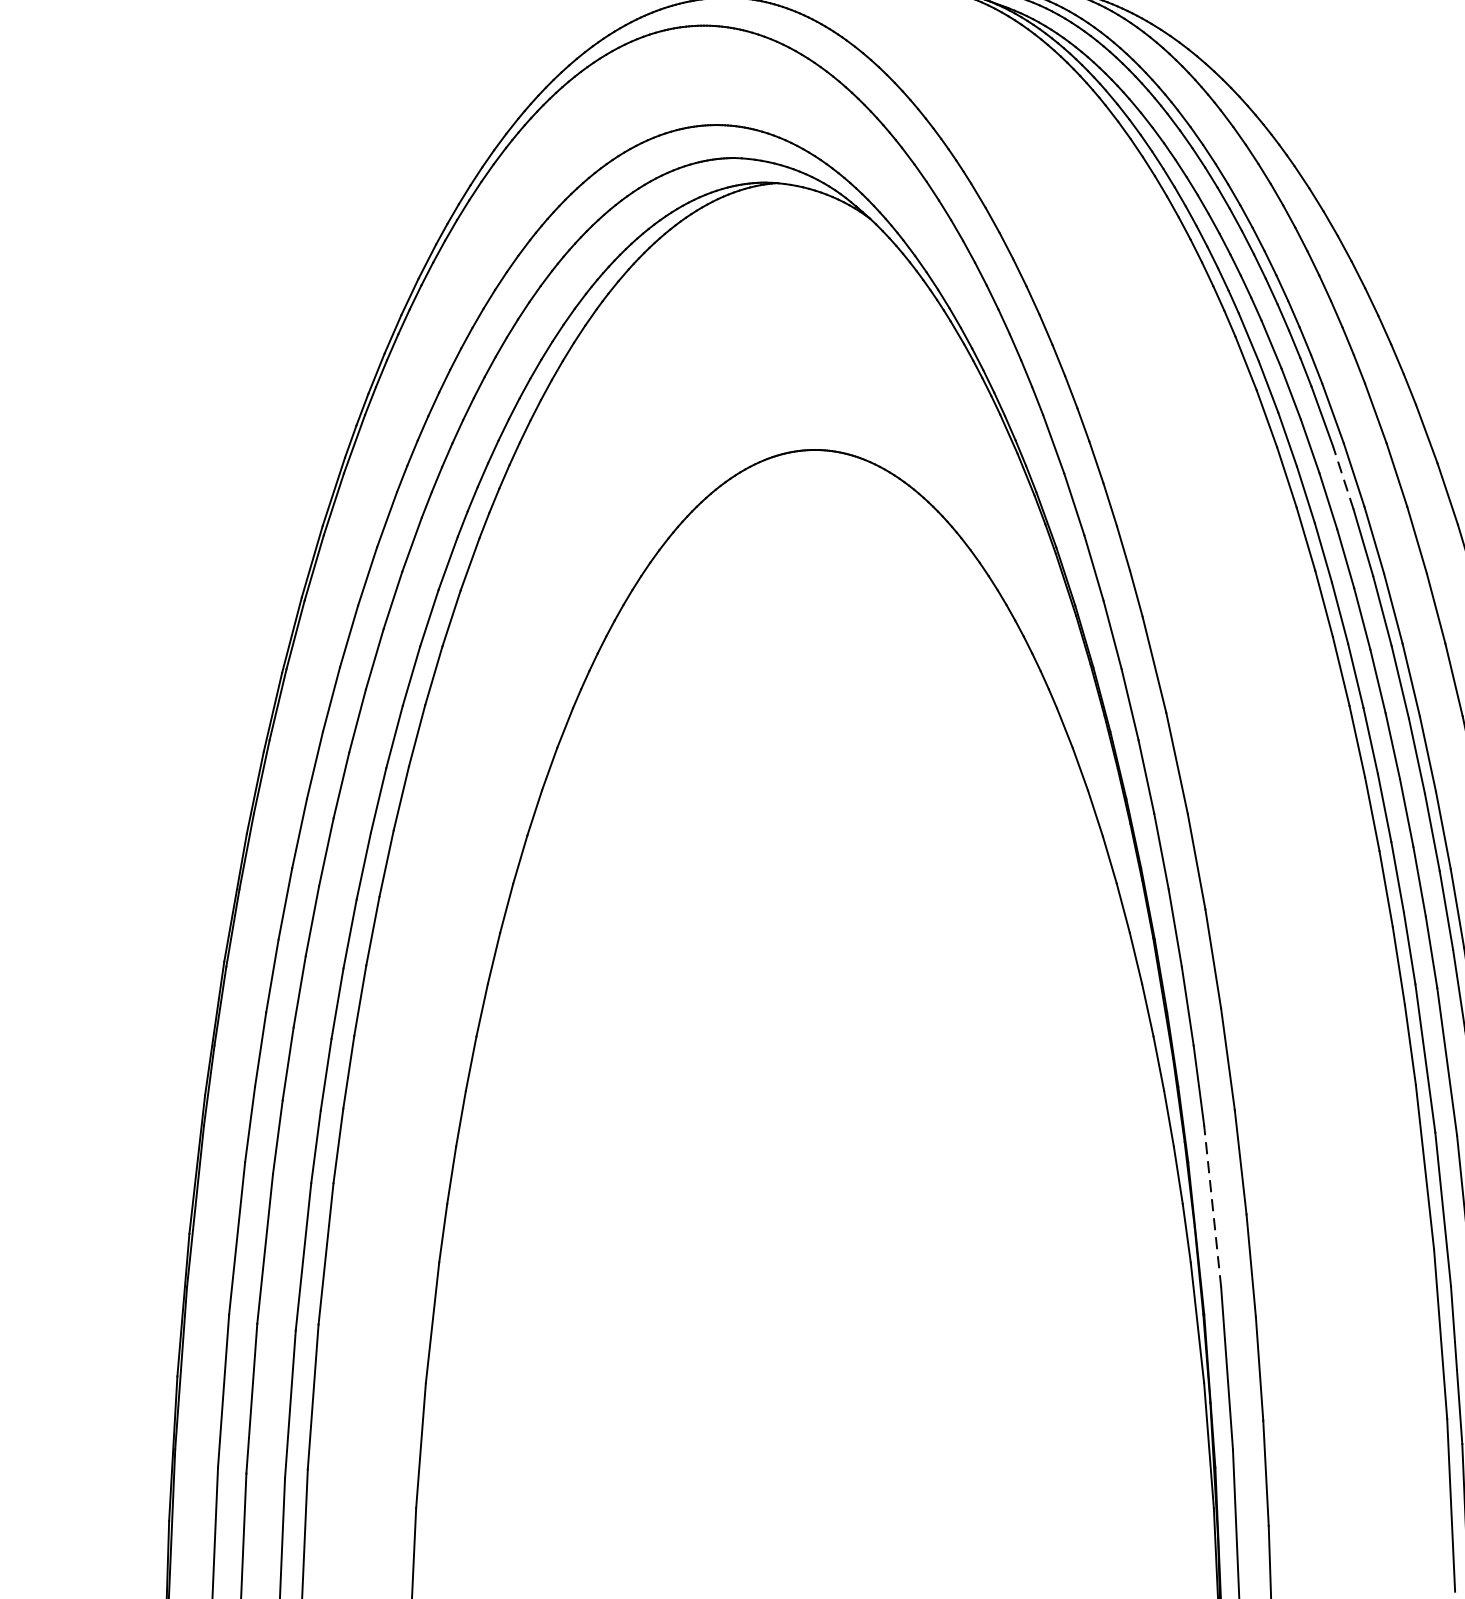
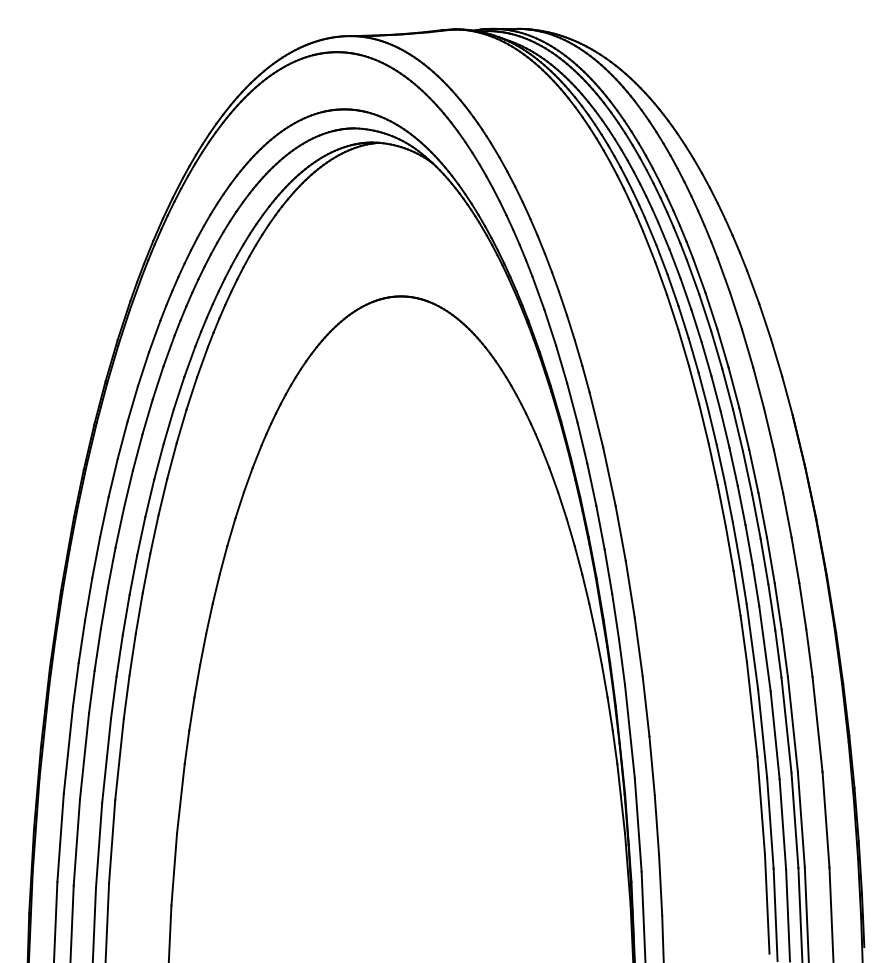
line: (1343, 477) -> (705, 312), dashed -> solid
line: (1211, 1205) -> (629, 731), dashed -> solid

